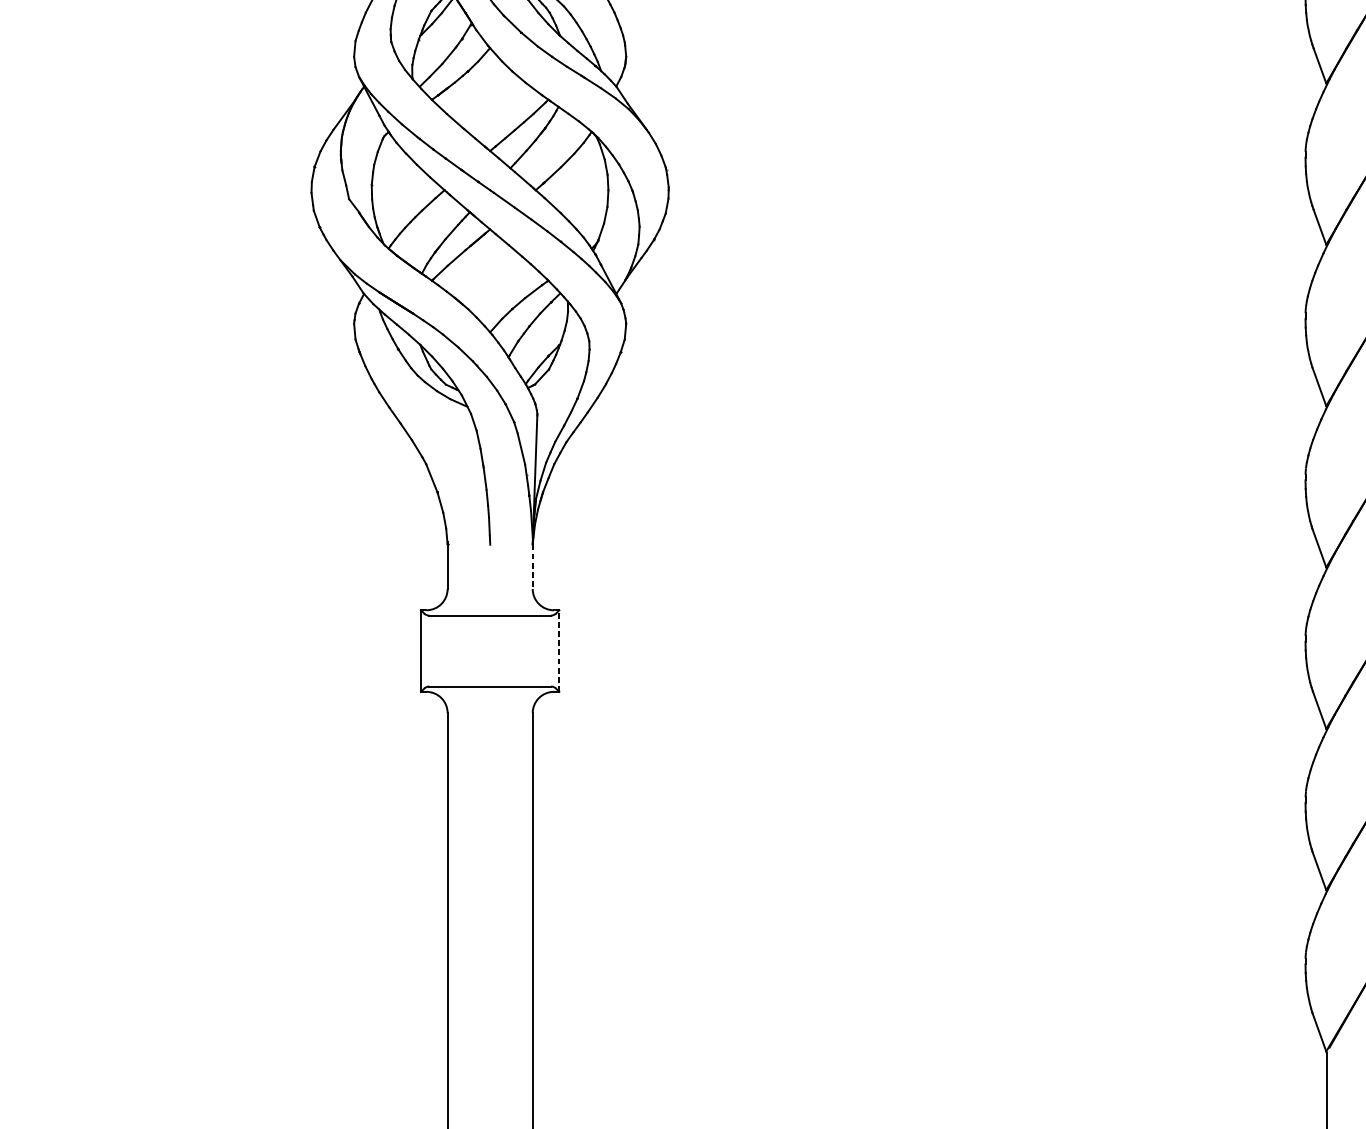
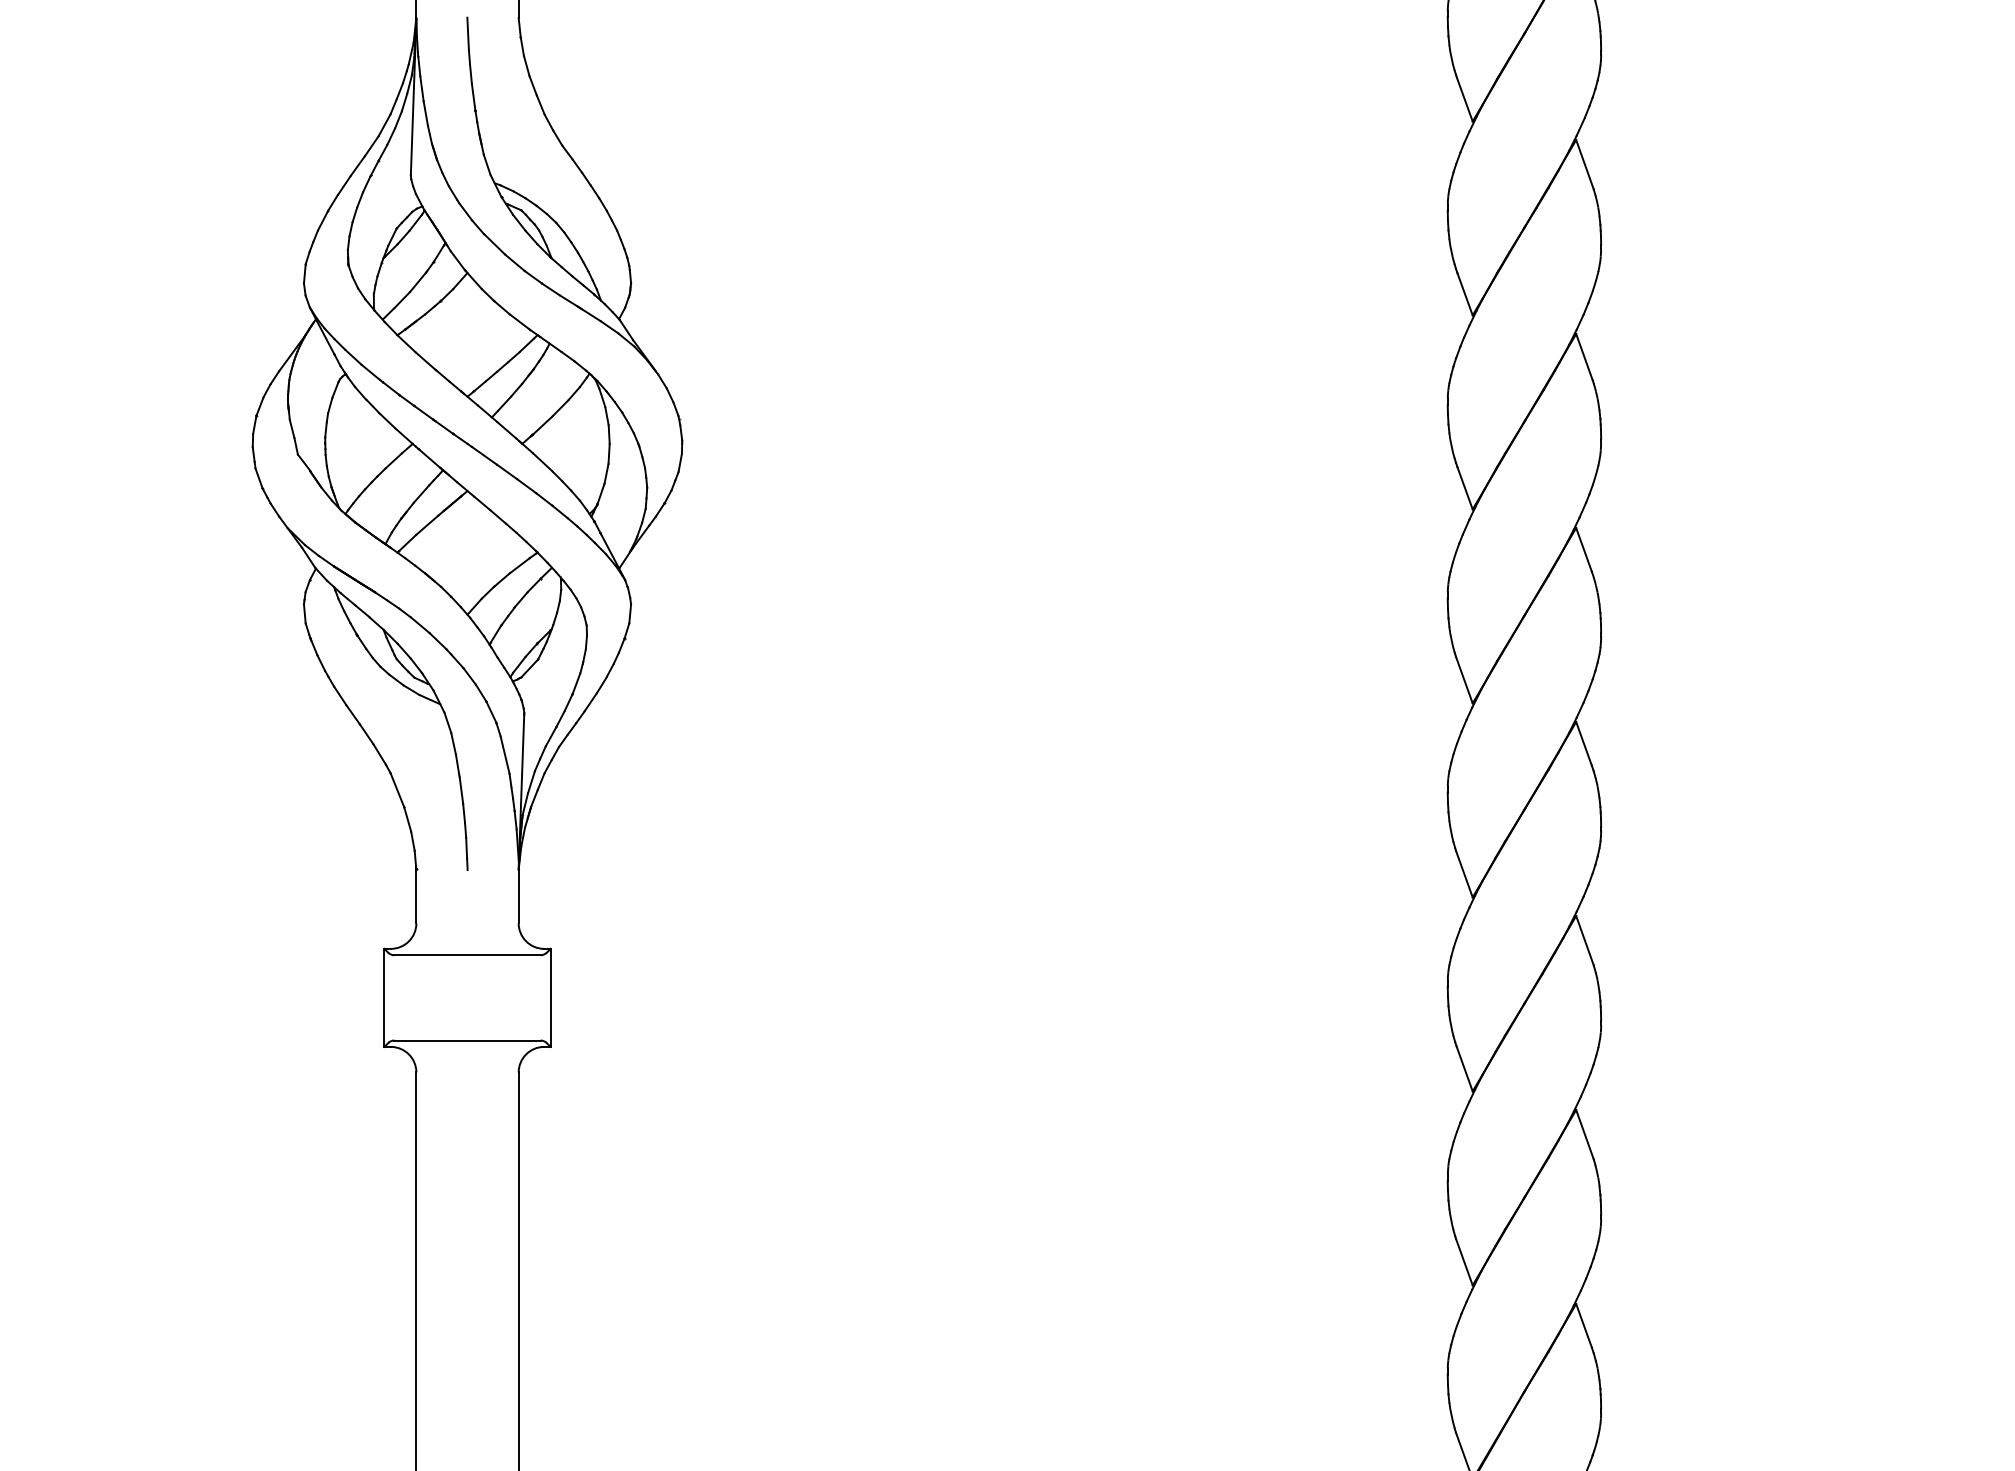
line: (532, 566) -> (518, 896), dashed -> solid
line: (559, 650) -> (550, 997), dashed -> solid

